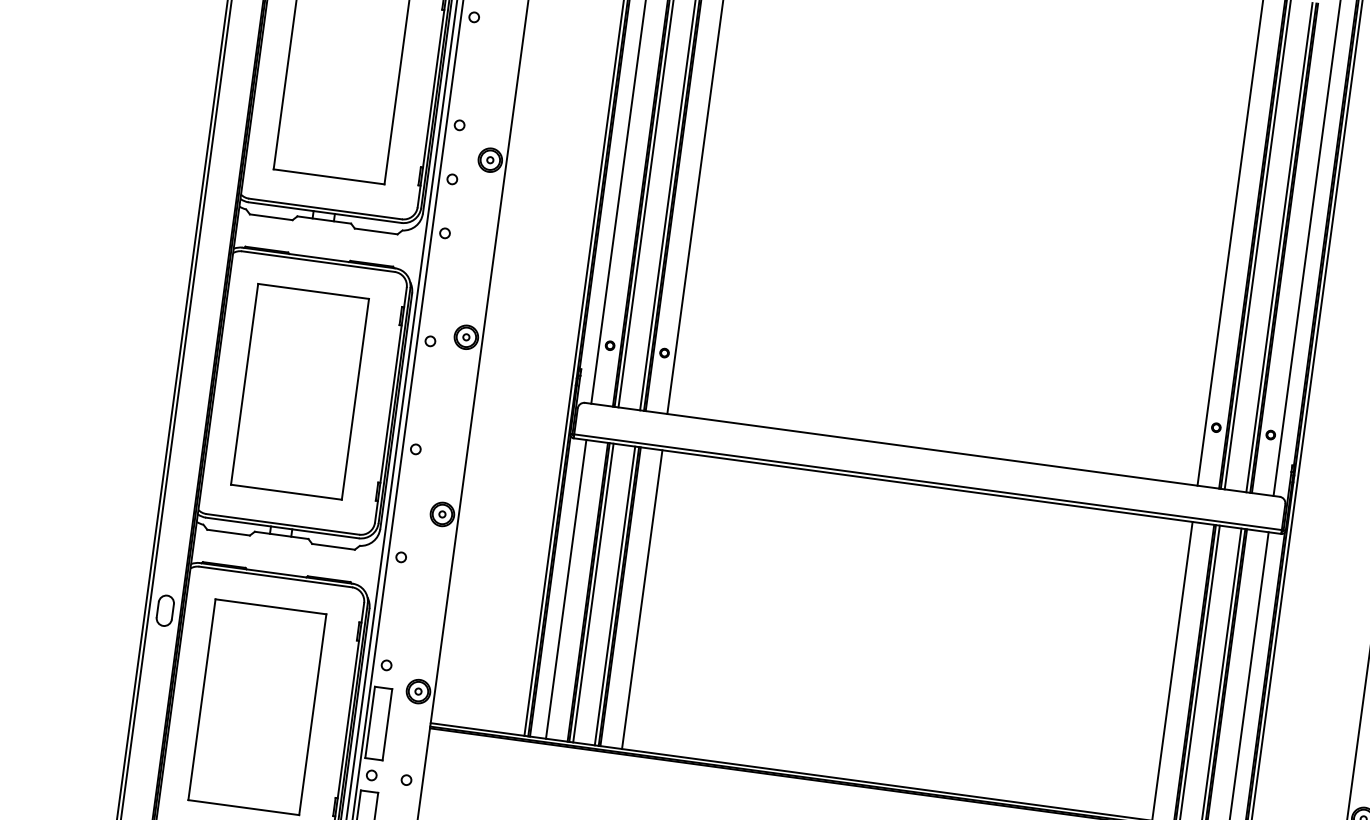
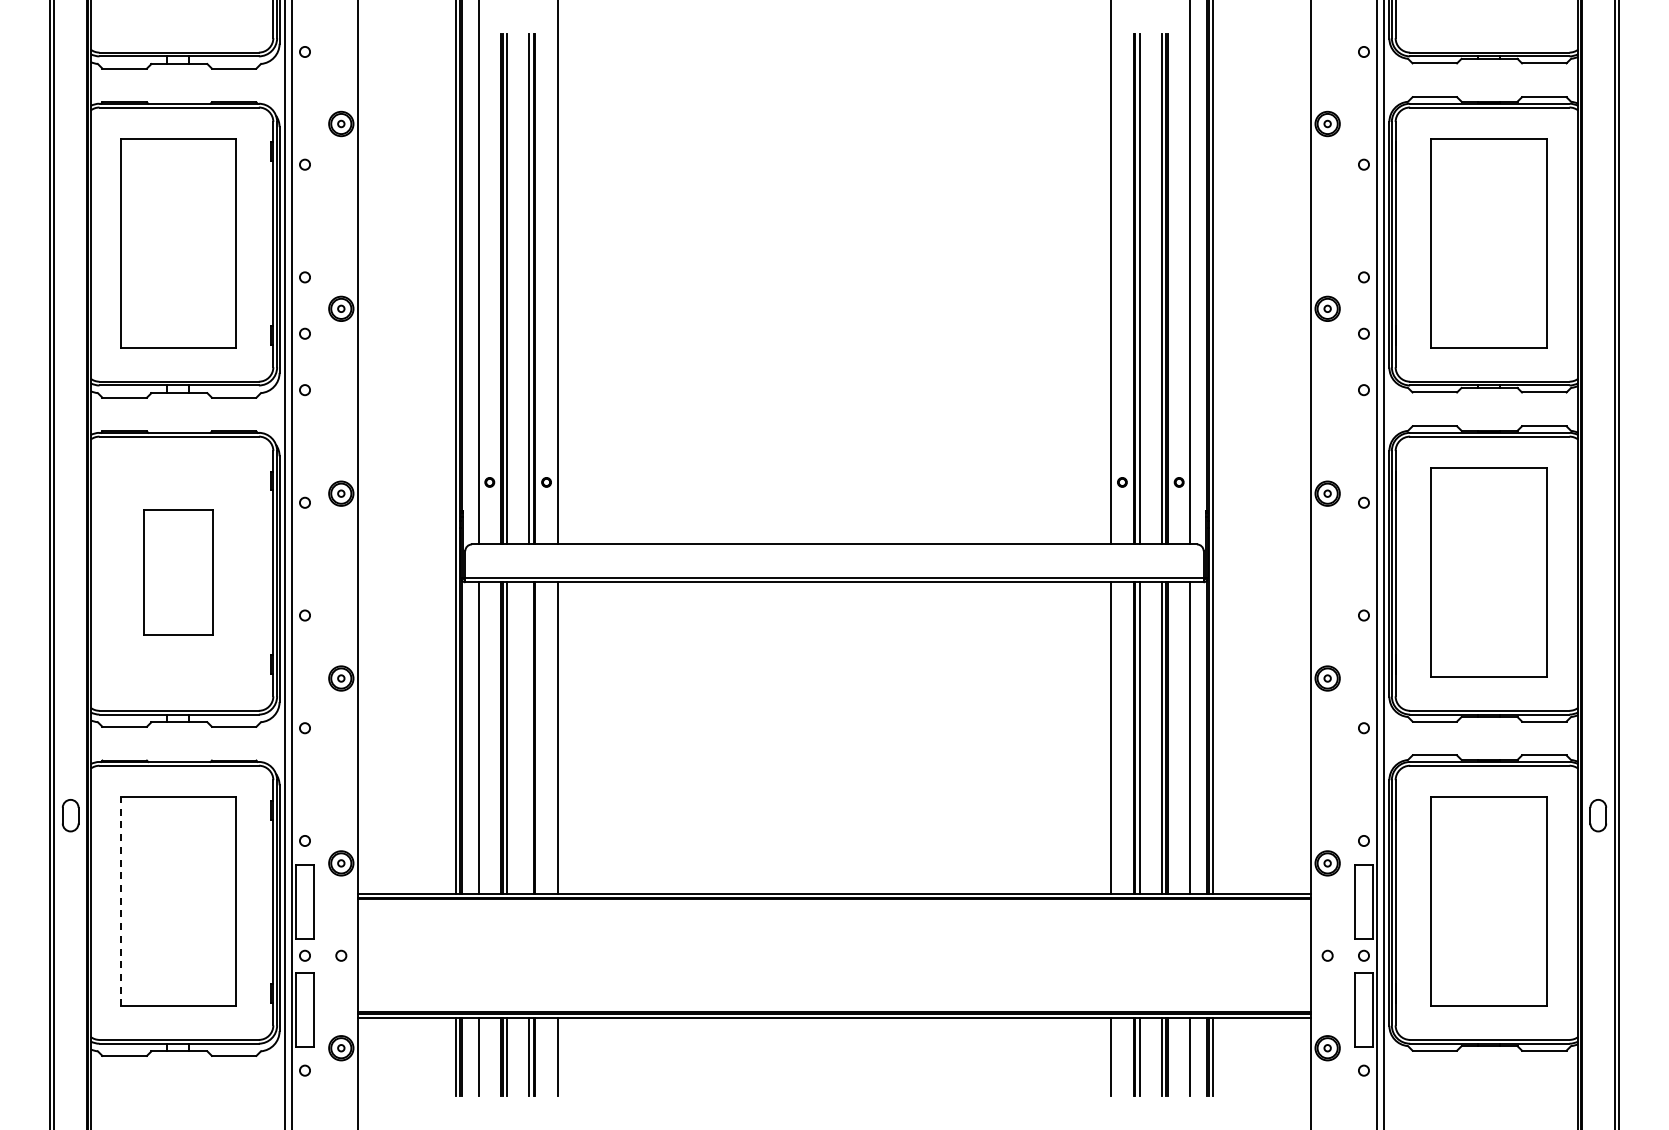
part: (300, 391) -> (178, 572), size x0.6
line: (615, 596) -> (529, 738), removed
line: (201, 699) -> (120, 901), solid -> dashed

